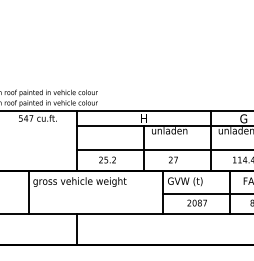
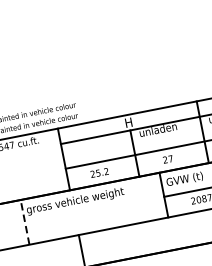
line: (29, 192) -> (25, 222), solid -> dashed

